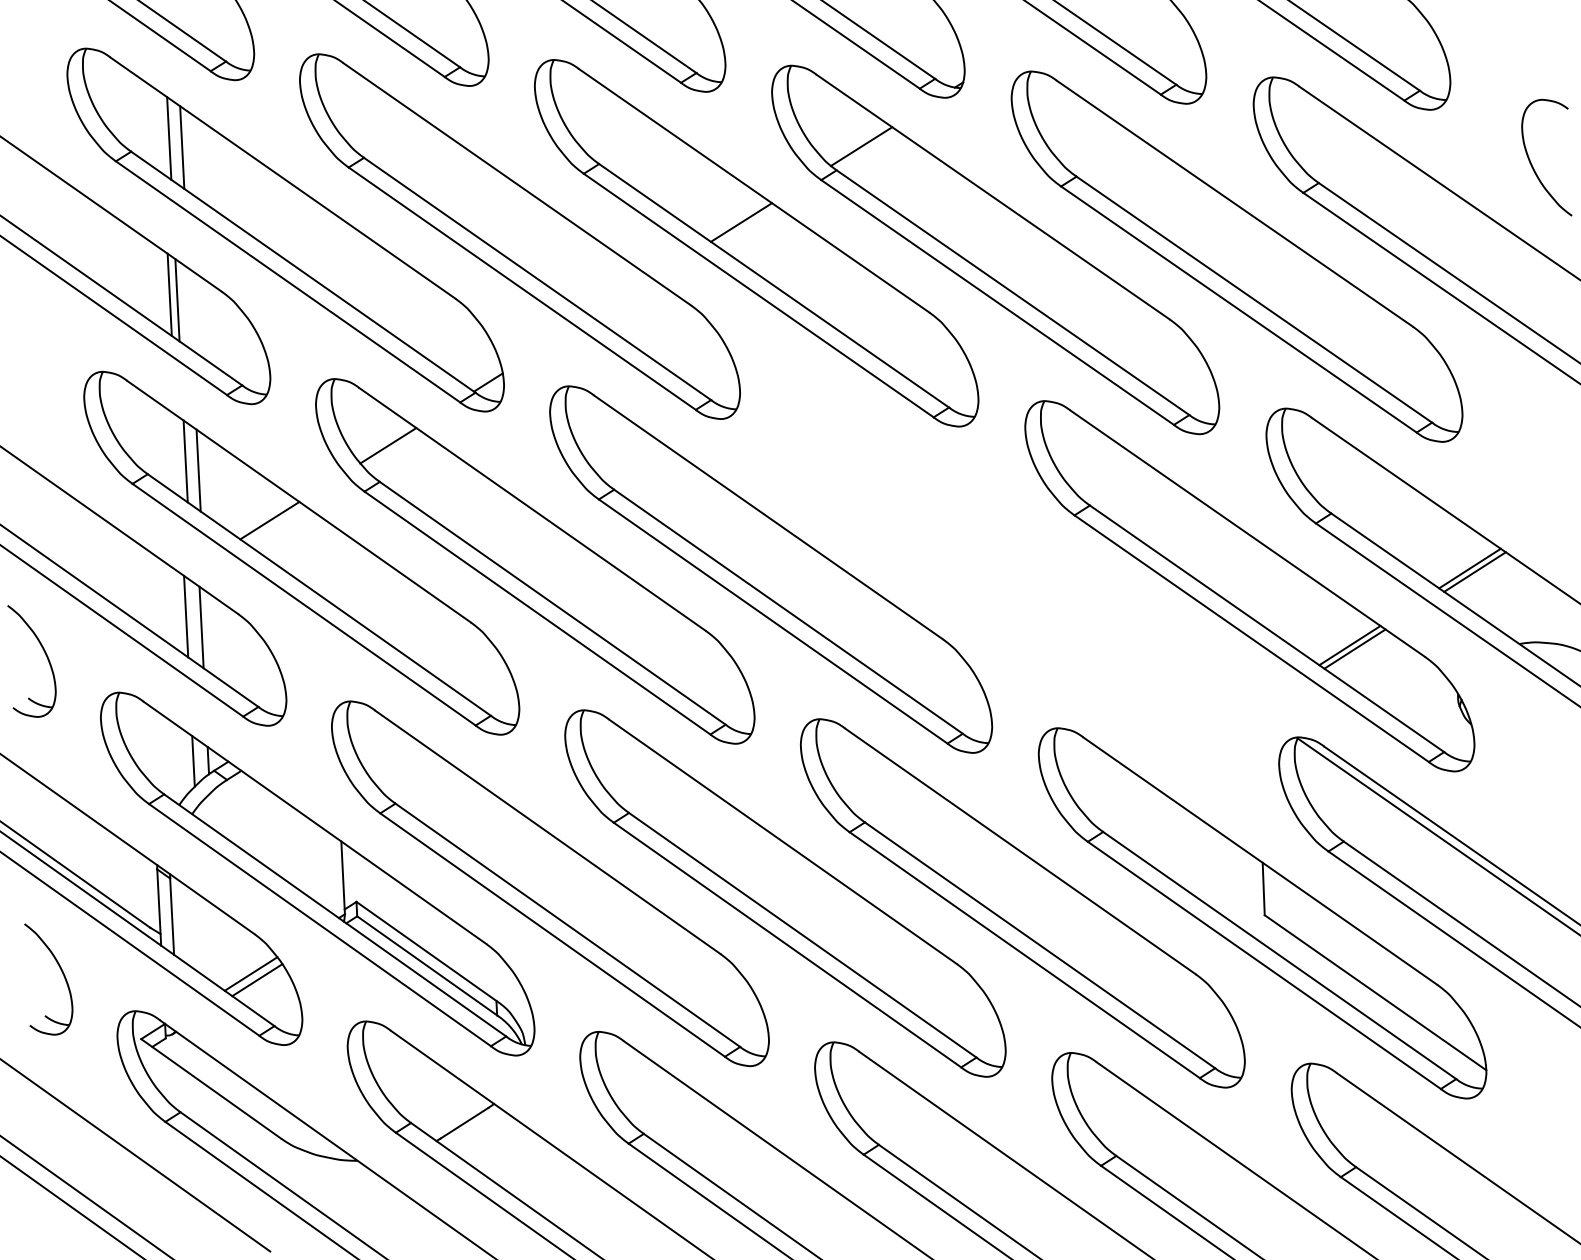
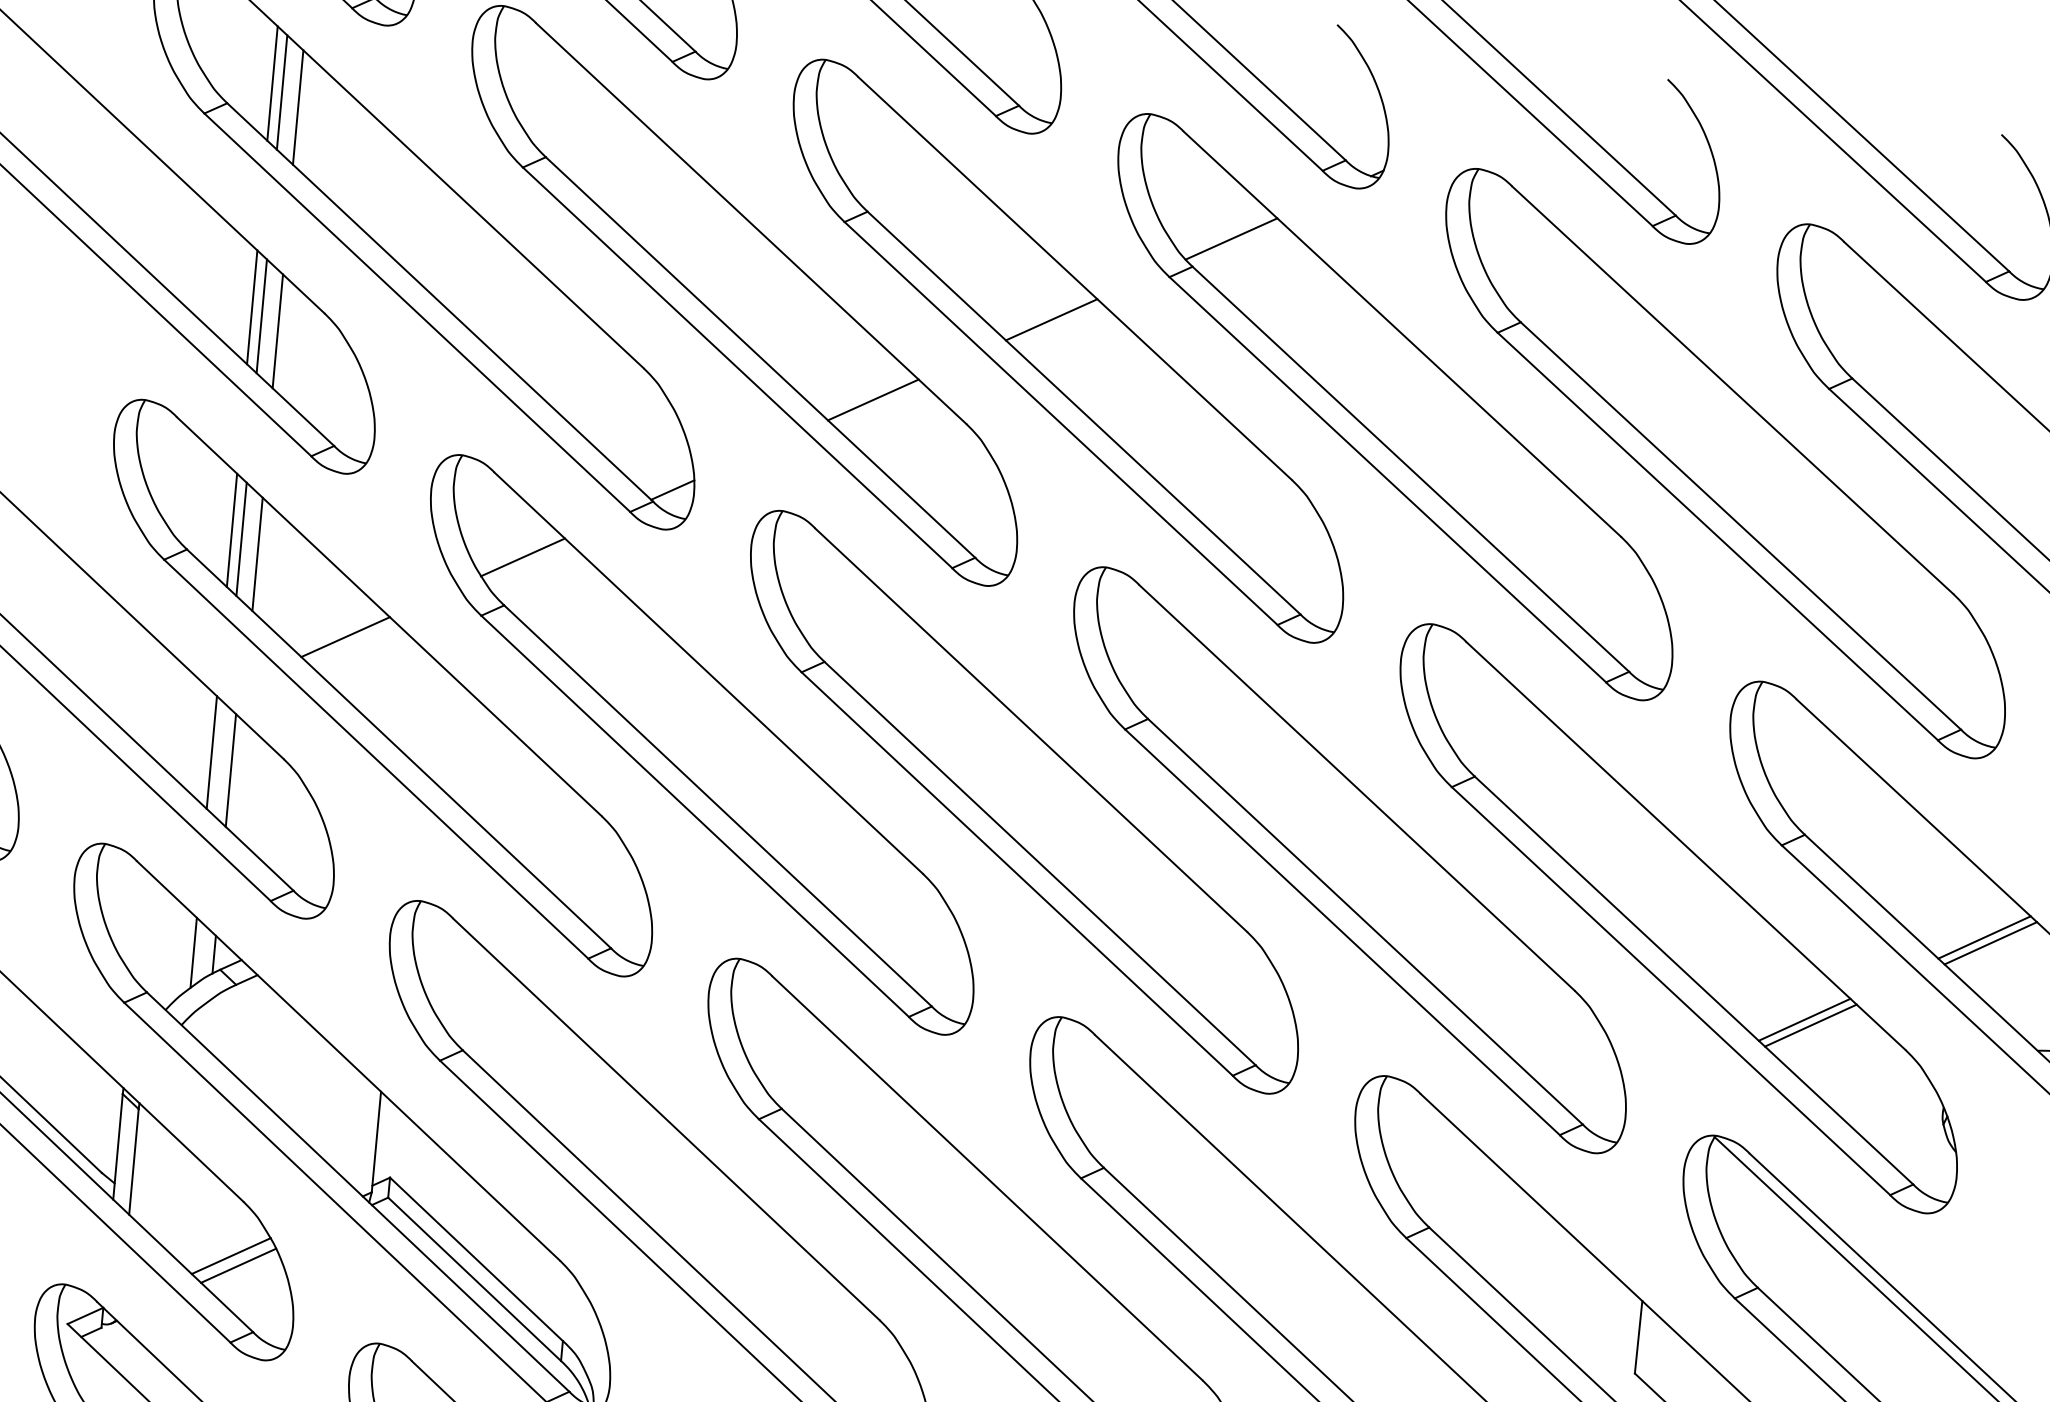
line: (161, 132) -> (272, 82), added
line: (622, 297) -> (873, 399), added
line: (190, 309) -> (277, 331), added
line: (177, 455) -> (231, 529), added
part: (1009, 577) -> (1350, 859), added

